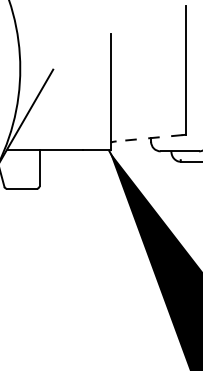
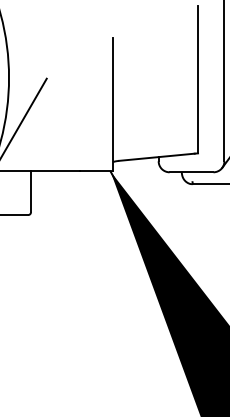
line: (149, 138) -> (156, 157), dashed -> solid

